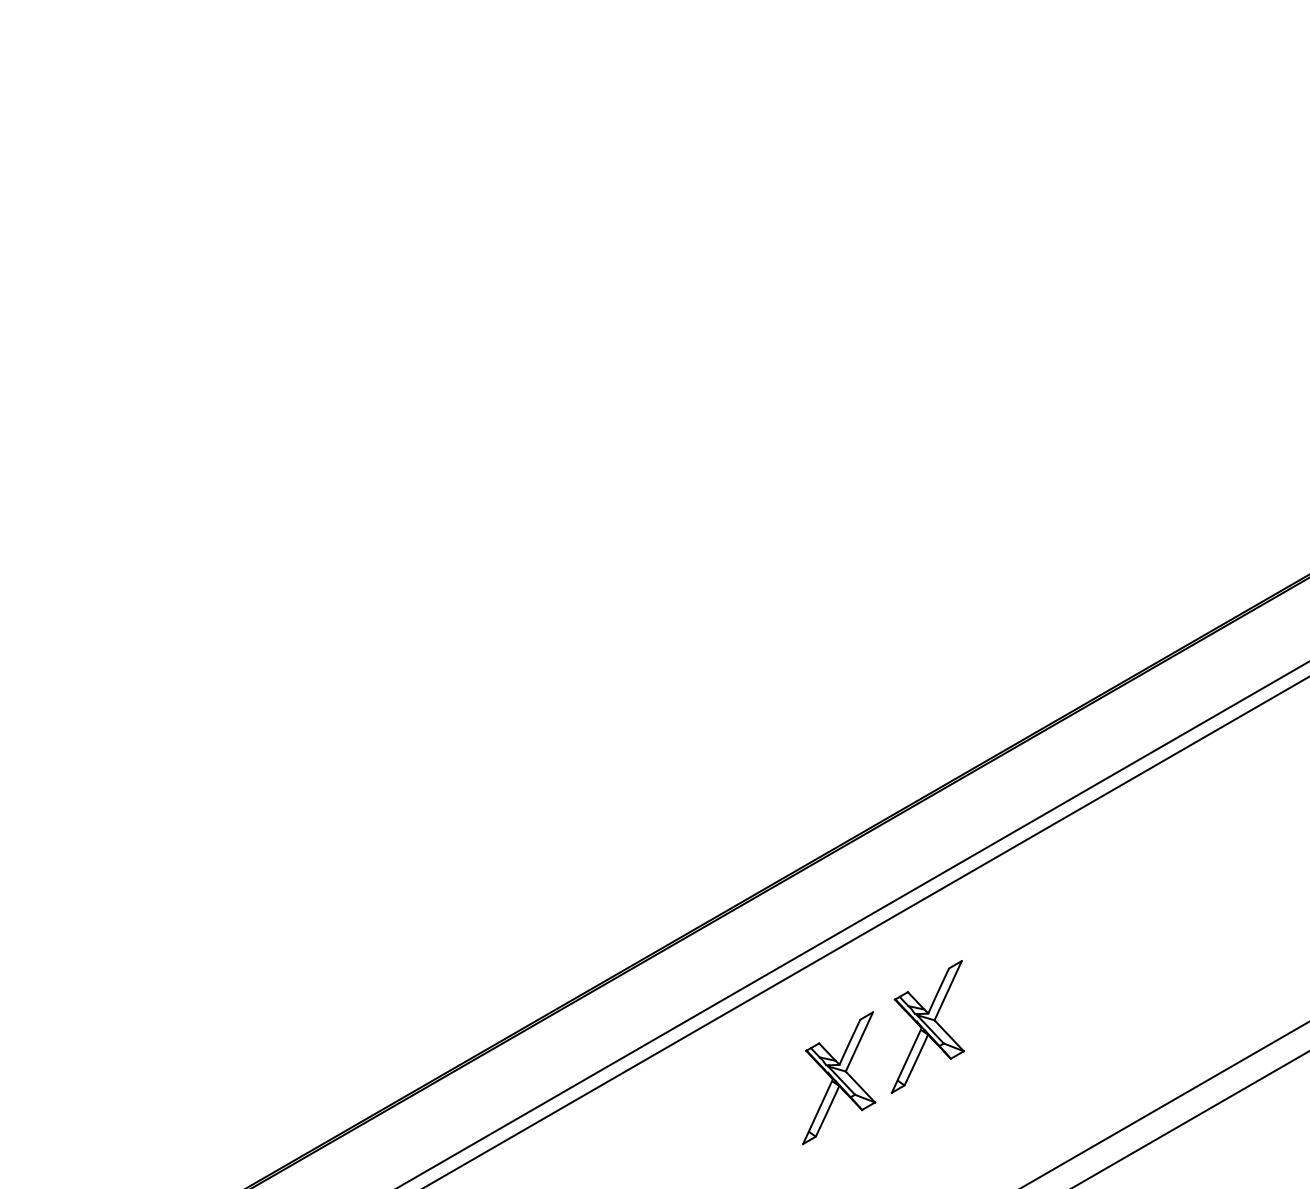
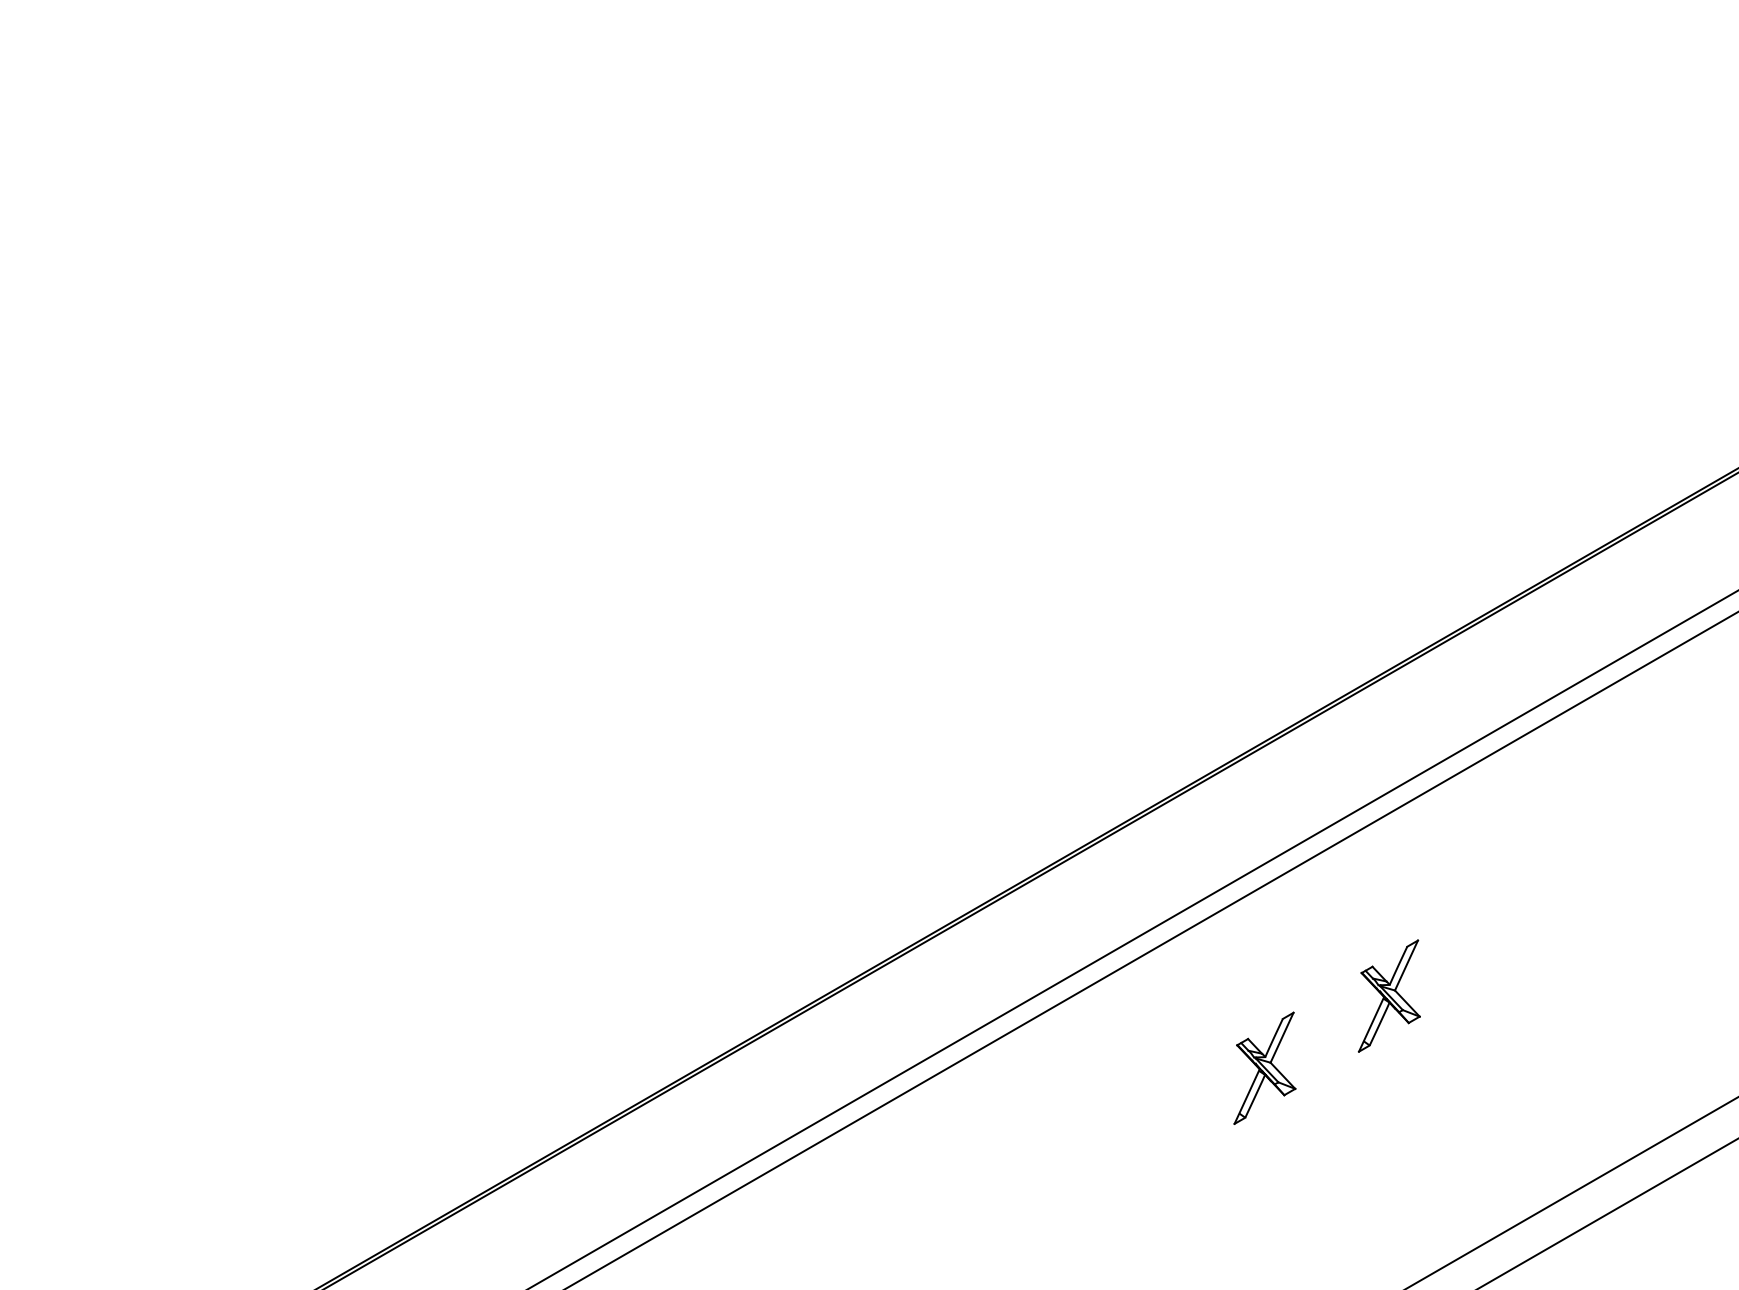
part: (927, 1026) -> (1389, 995), size x0.6
part: (839, 1078) -> (1265, 1068), size x0.6

